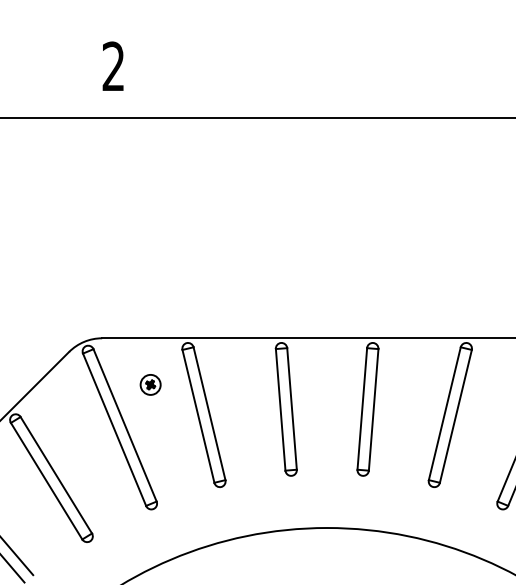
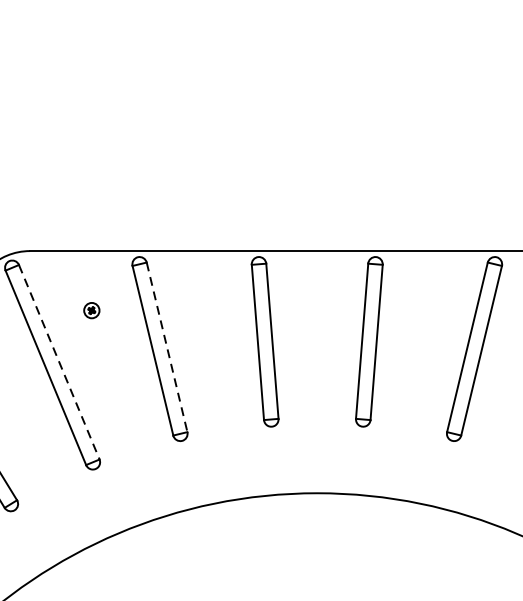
part: (150, 384) -> (91, 310), size x0.6
line: (209, 414) -> (167, 348), solid -> dashed
line: (125, 425) -> (59, 362), solid -> dashed

